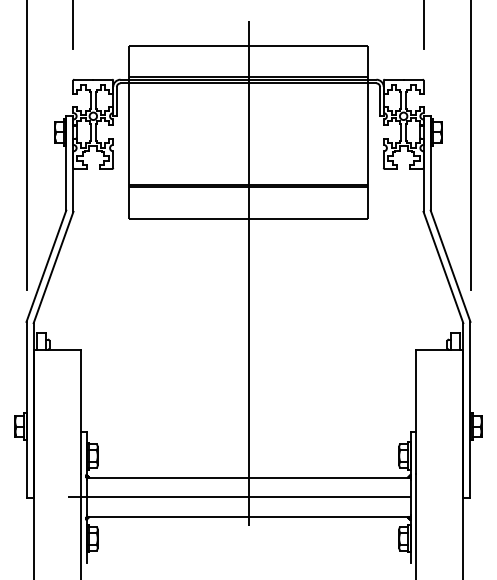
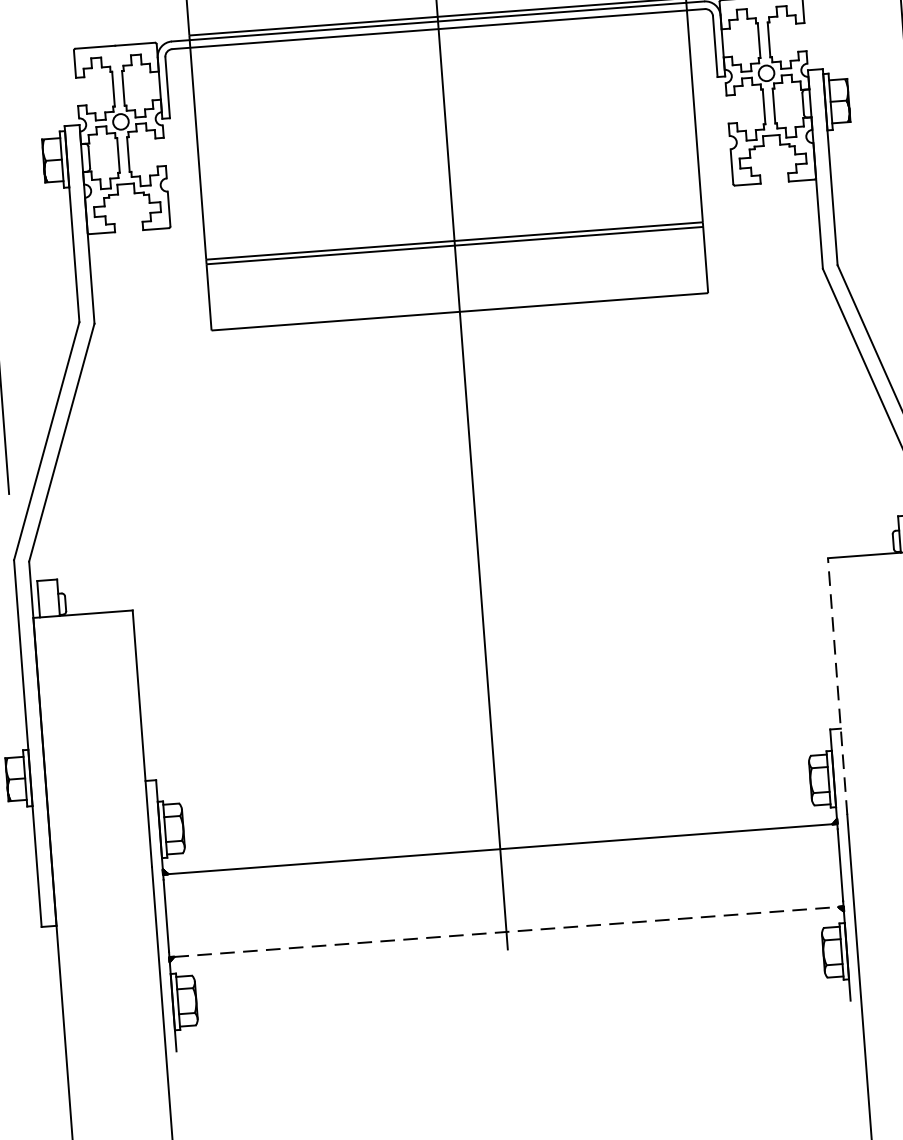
line: (415, 411) -> (837, 685), solid -> dashed
line: (238, 497) -> (482, 892), removed
line: (249, 517) -> (508, 932), solid -> dashed

